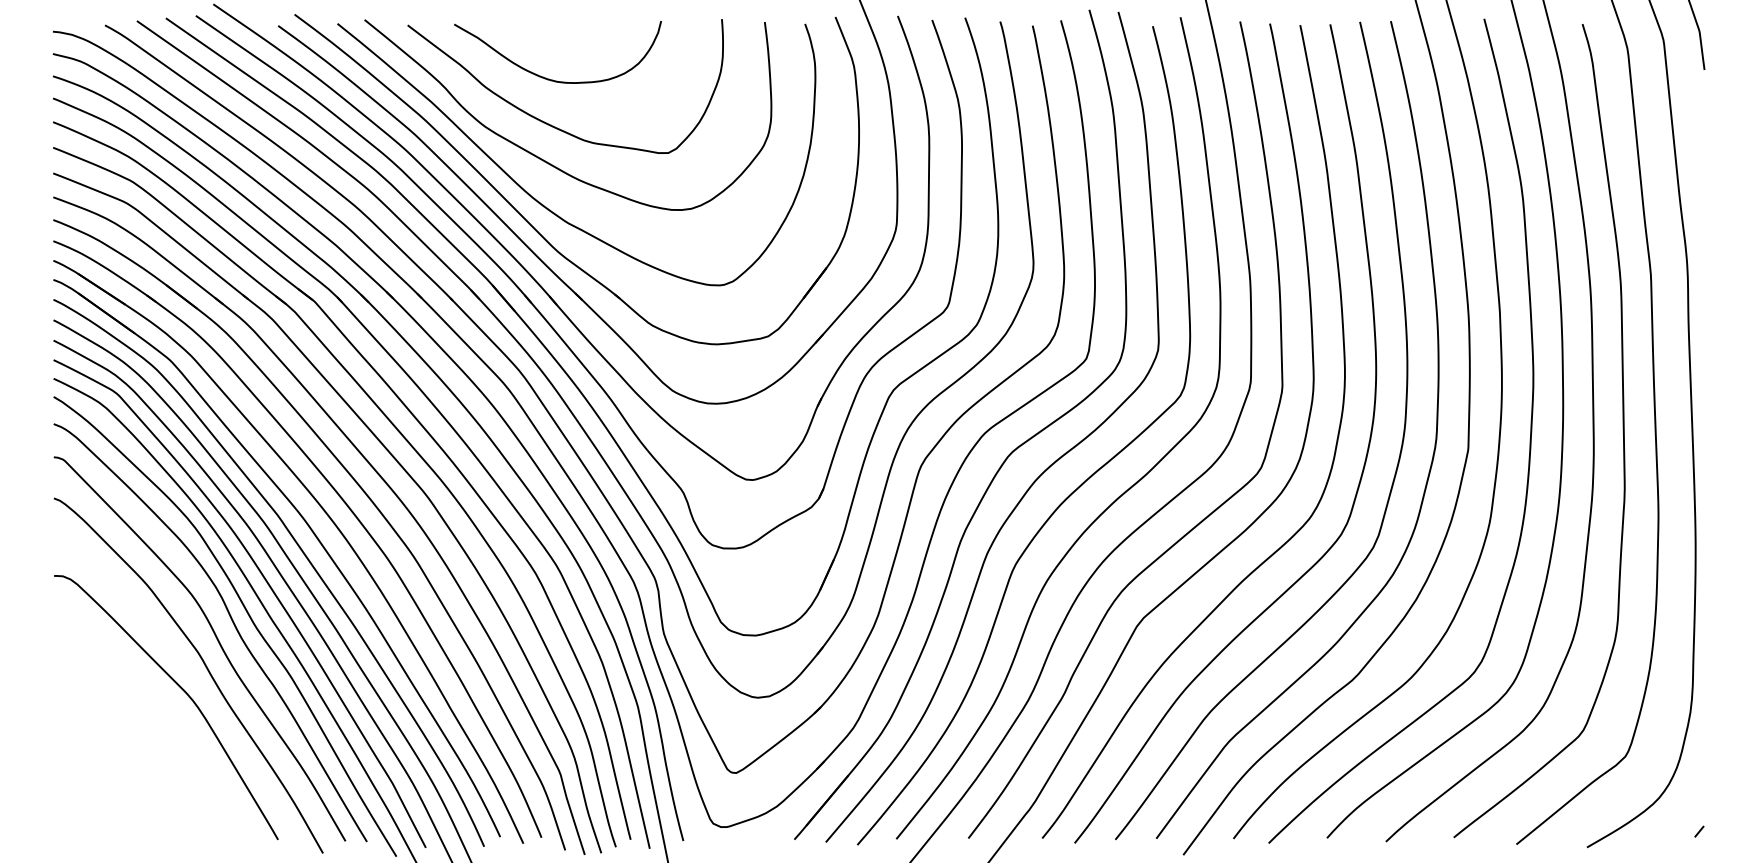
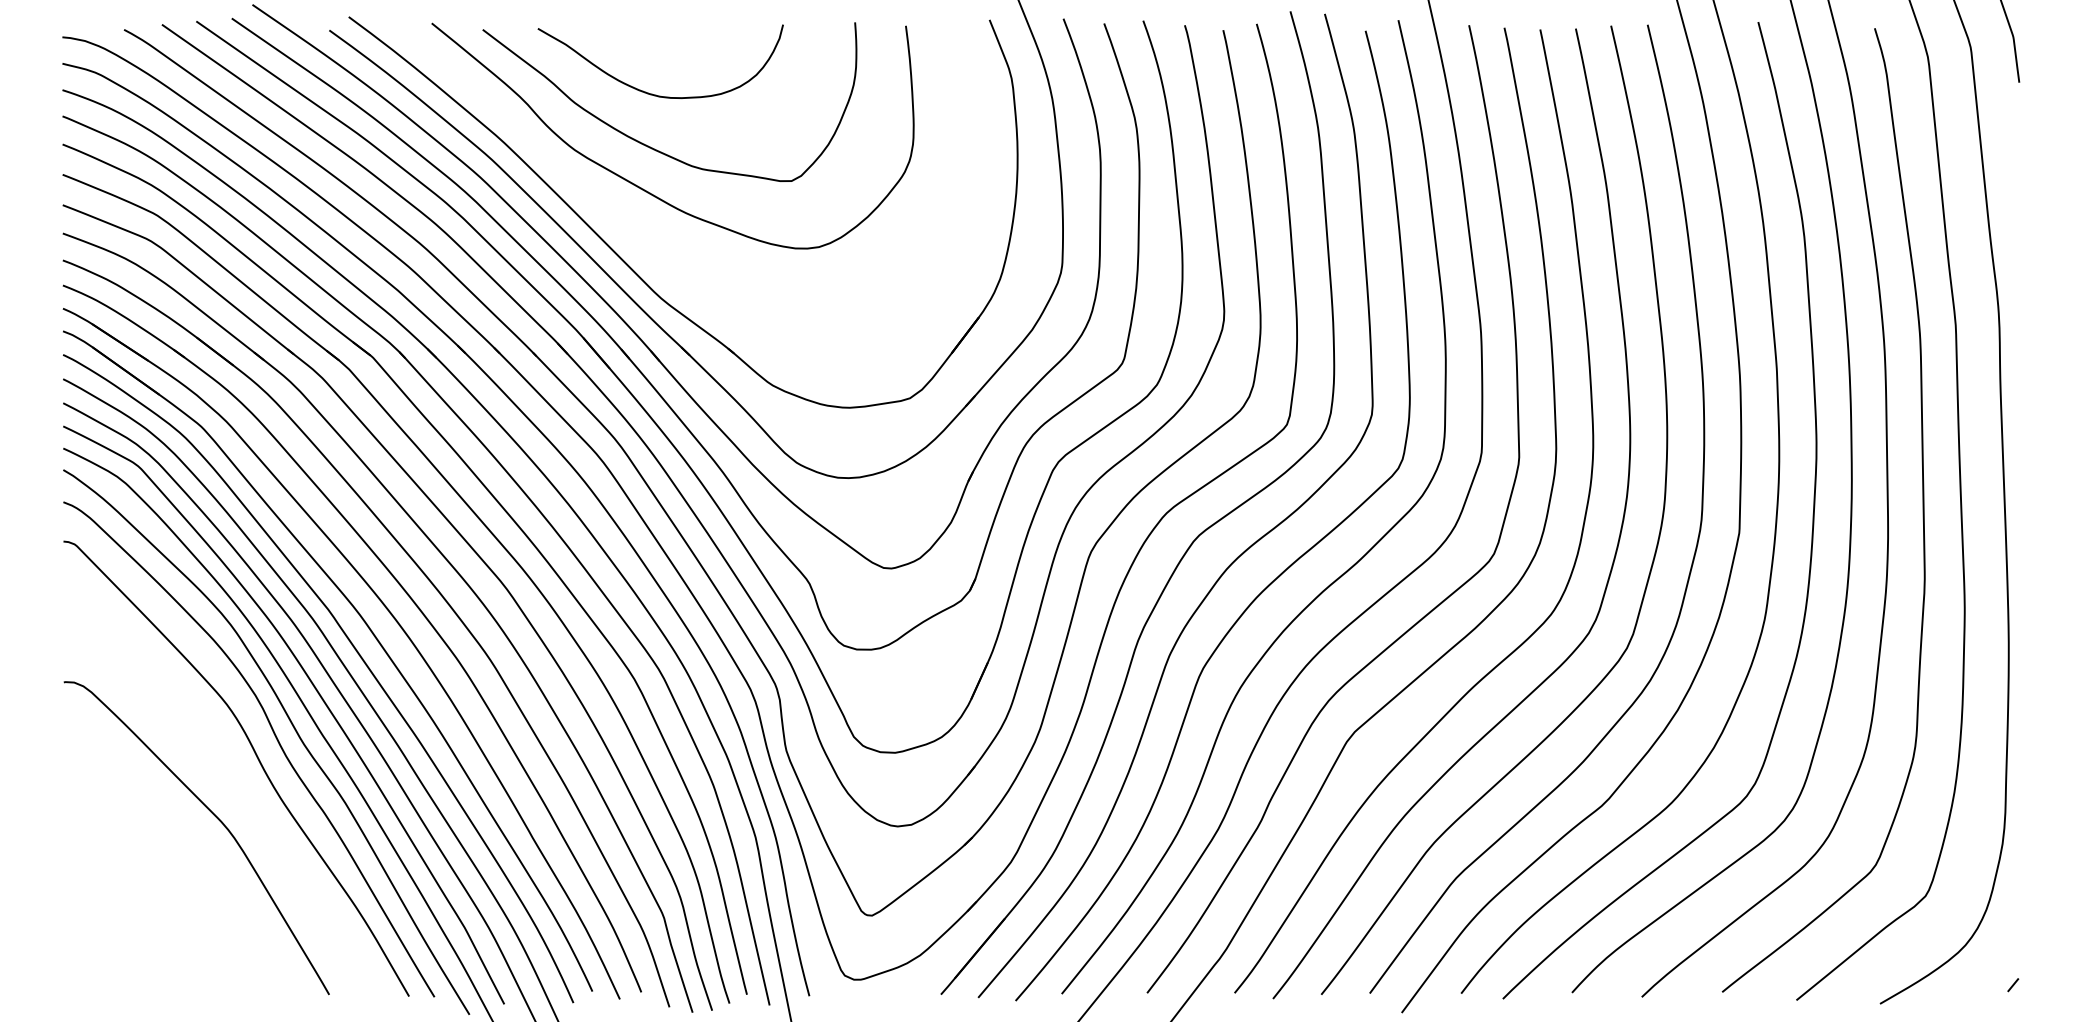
curve: (538, 200) -> (637, 237), removed
curve: (205, 667) -> (243, 790), removed

